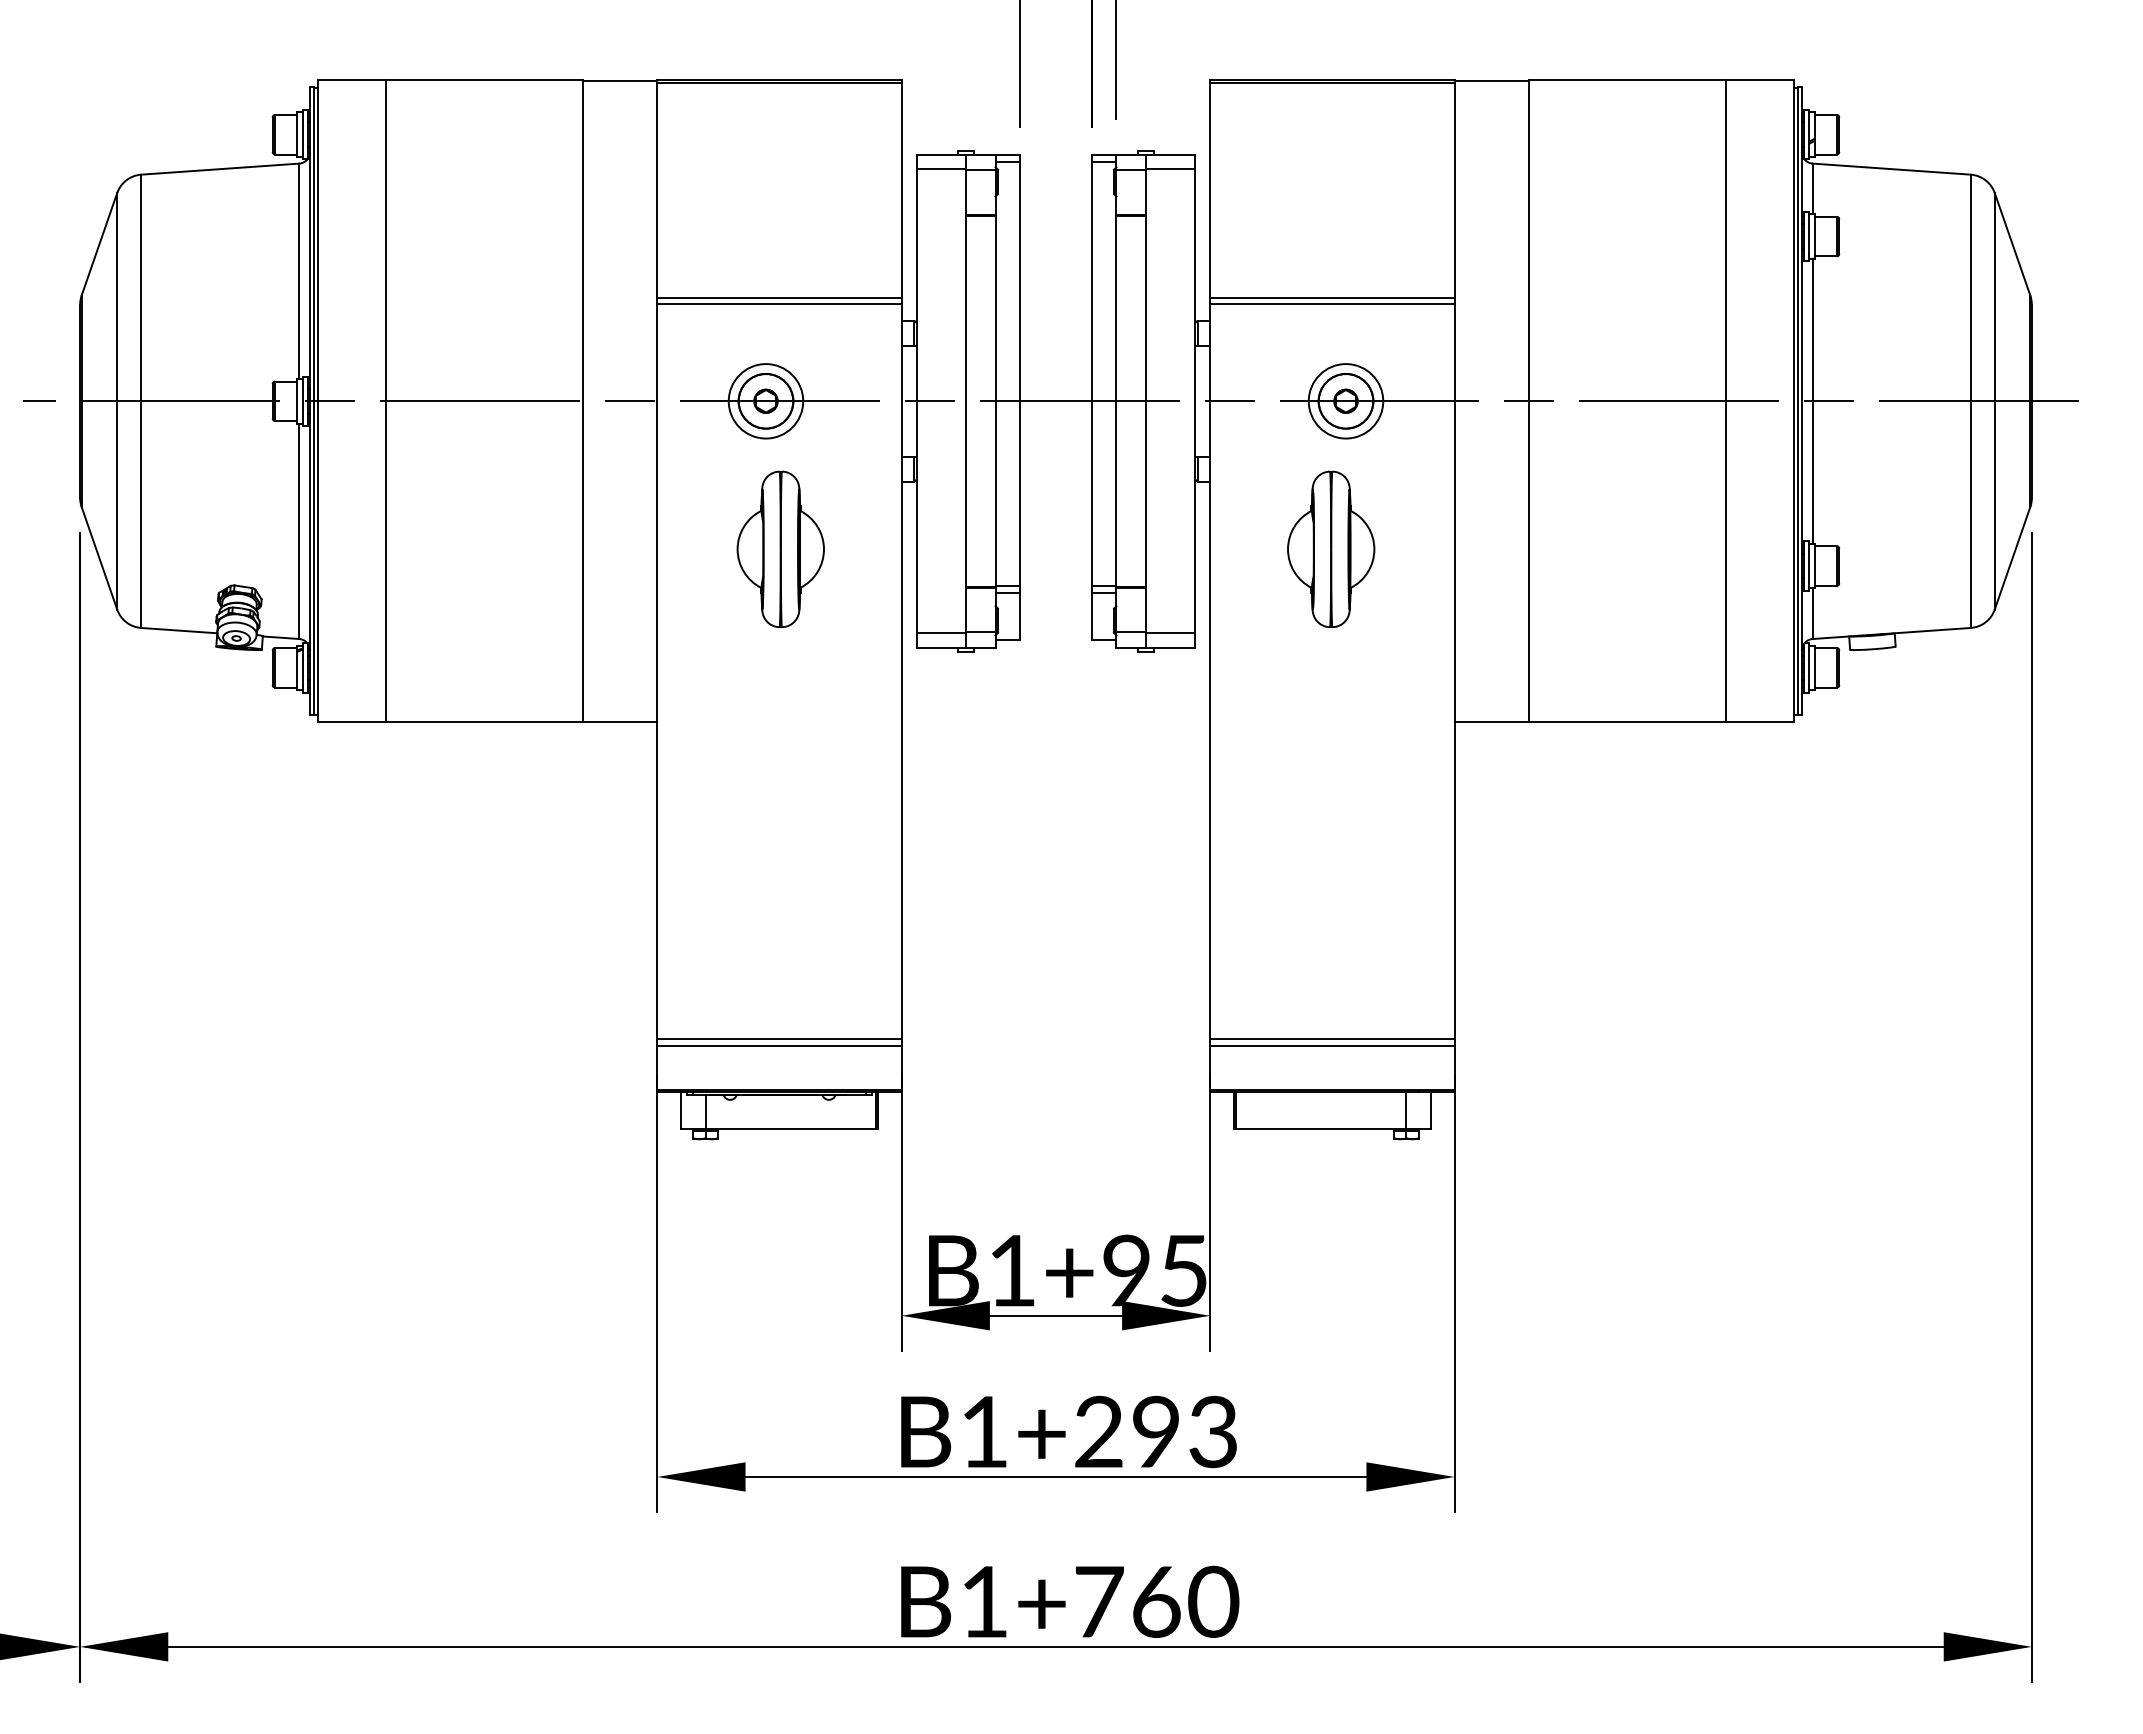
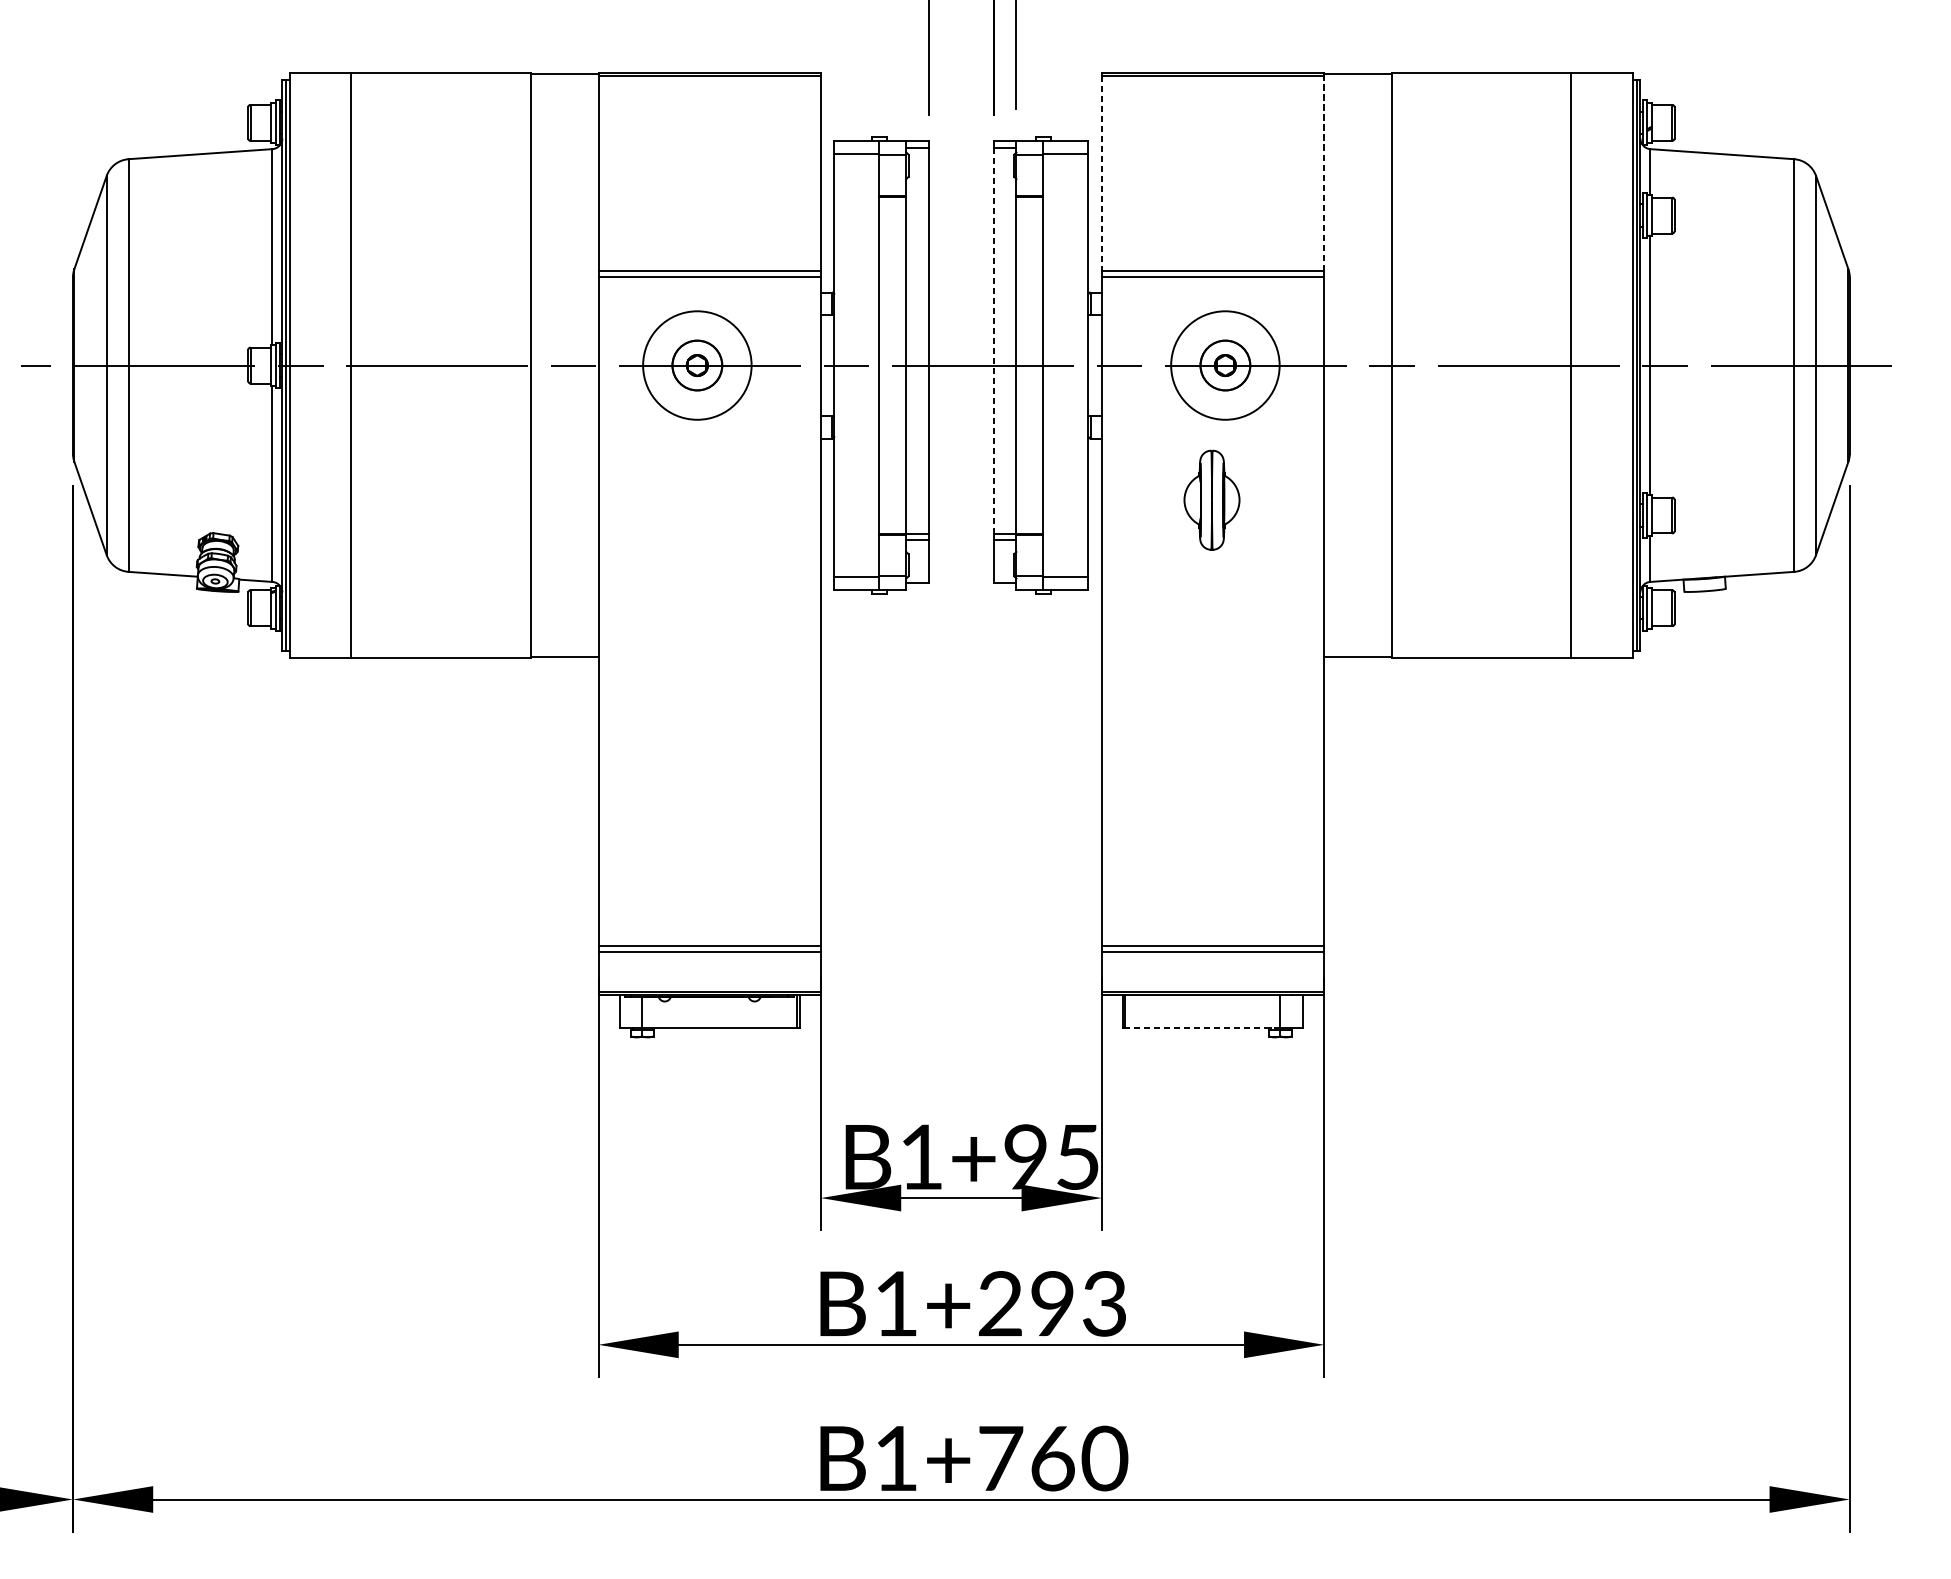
line: (1454, 189) -> (1324, 172), solid -> dashed
line: (1210, 190) -> (1102, 173), solid -> dashed
line: (1091, 374) -> (993, 341), solid -> dashed
circle: (765, 401) -> (696, 365), size x1.6
circle: (1345, 401) -> (1224, 365), size x1.6
part: (780, 548) -> (710, 499), removed
part: (1331, 548) -> (1212, 499), size x0.7
line: (1320, 1129) -> (1202, 1028), solid -> dashed

